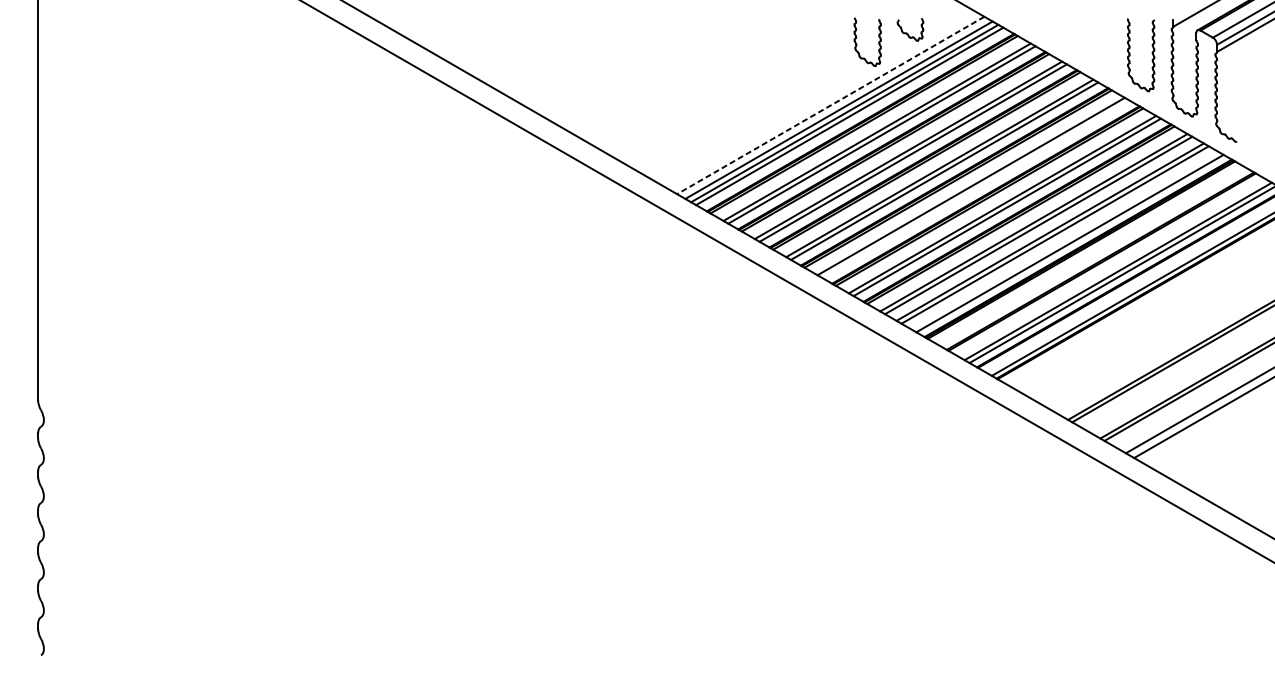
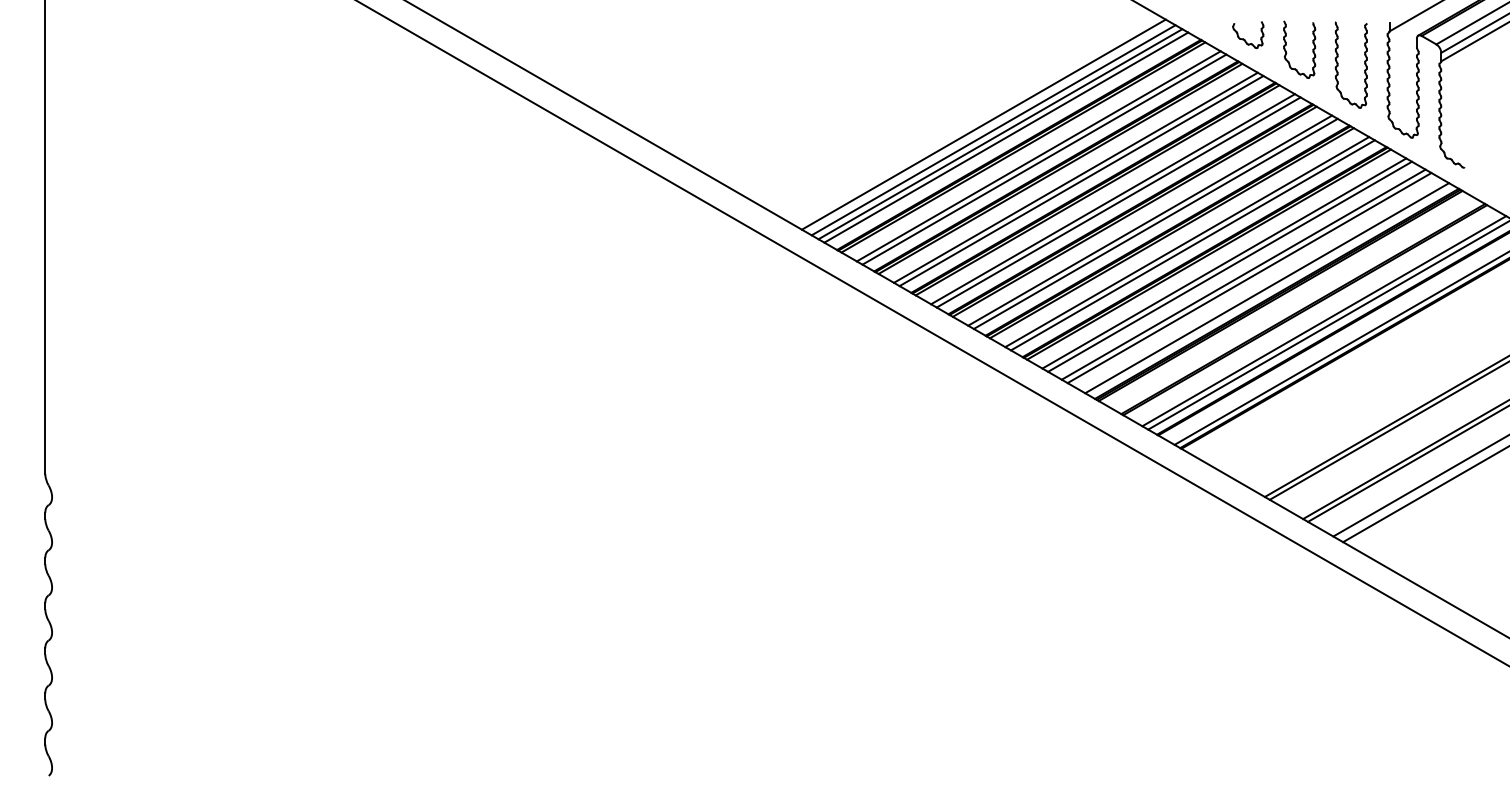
part: (910, 30) -> (1248, 35), moved
part: (857, 45) -> (1287, 53), moved
line: (830, 105) -> (983, 124), dashed -> solid
line: (975, 188) -> (1155, 223), added

